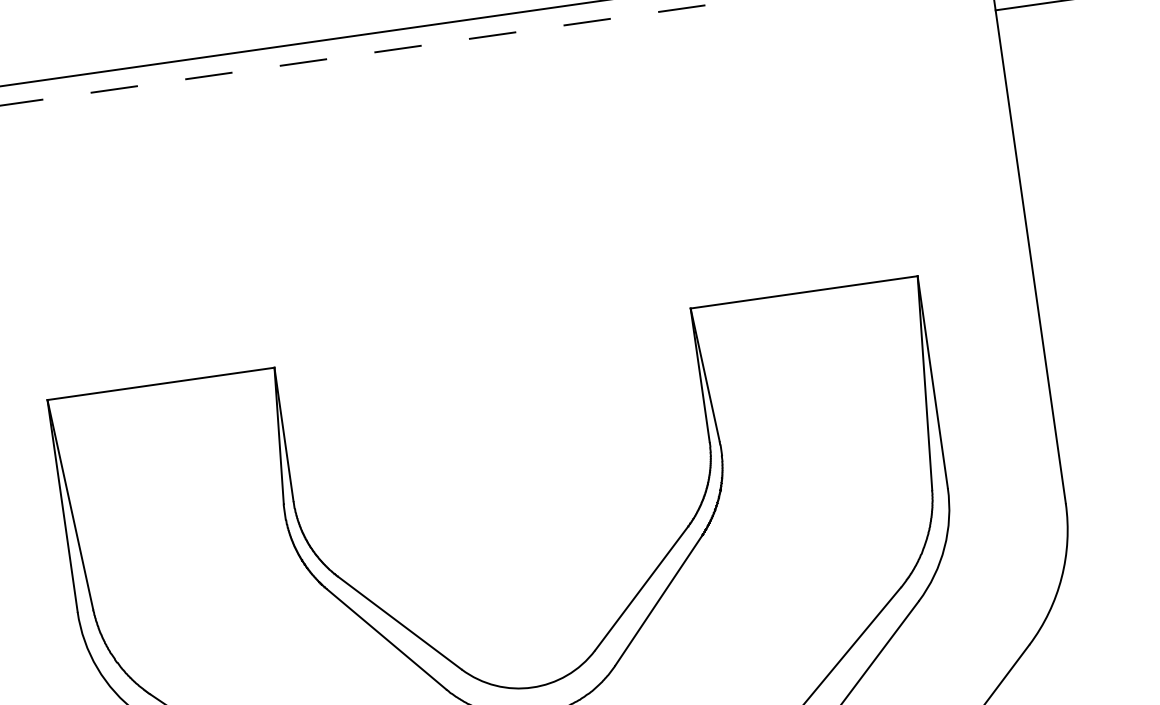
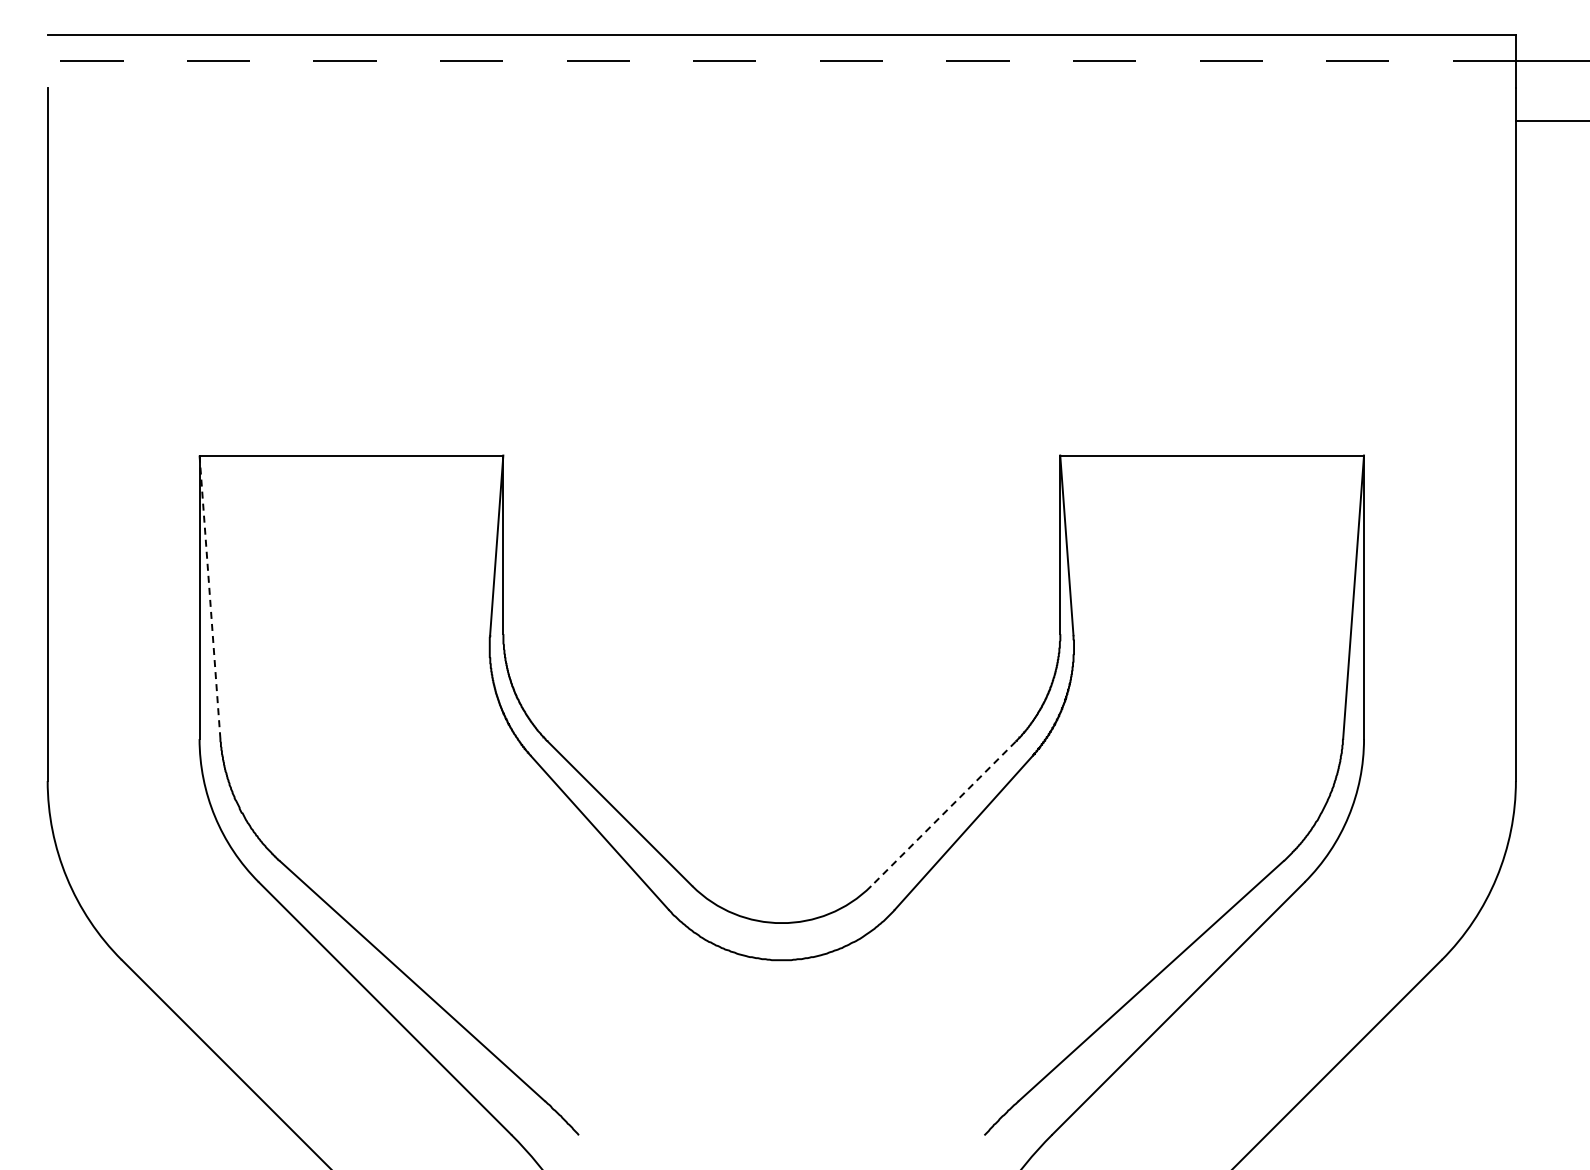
line: (70, 504) -> (210, 597), solid -> dashed
line: (641, 589) -> (943, 814), solid -> dashed

